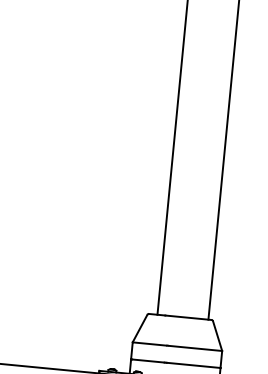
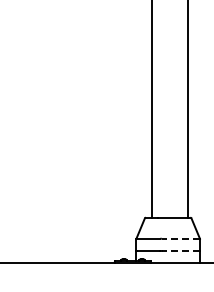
line: (194, 347) -> (180, 238), solid -> dashed
line: (193, 364) -> (180, 250), solid -> dashed

